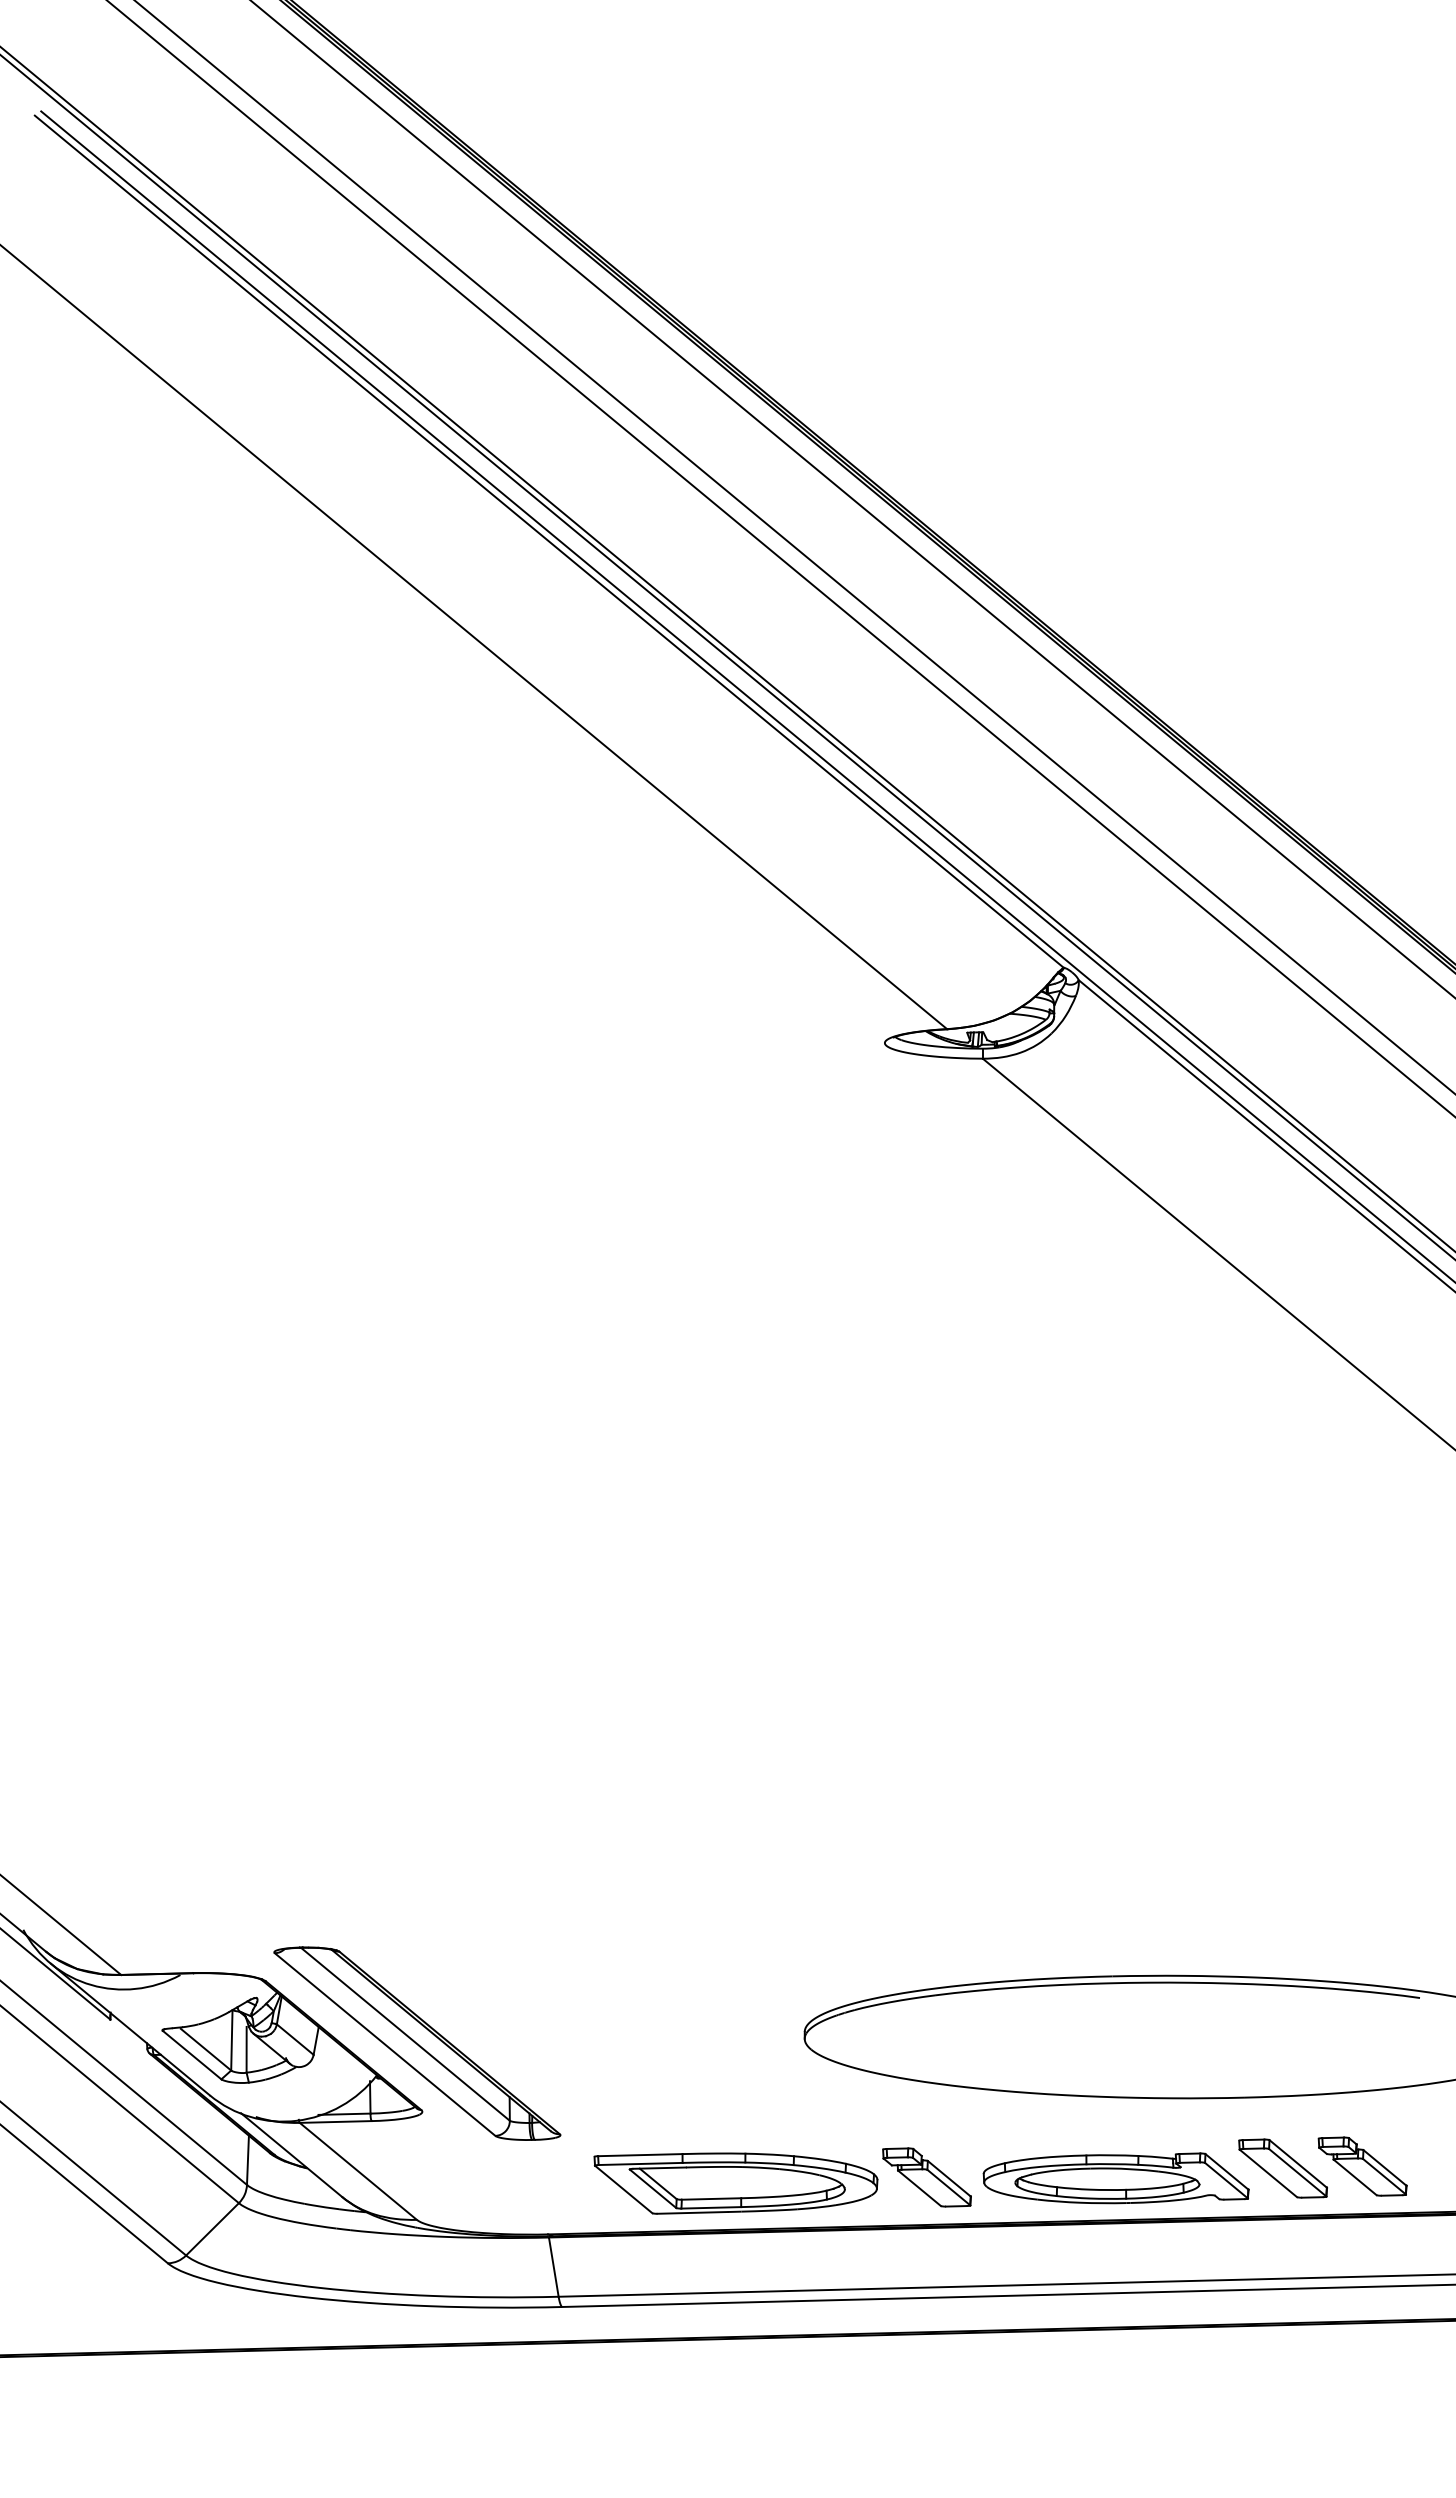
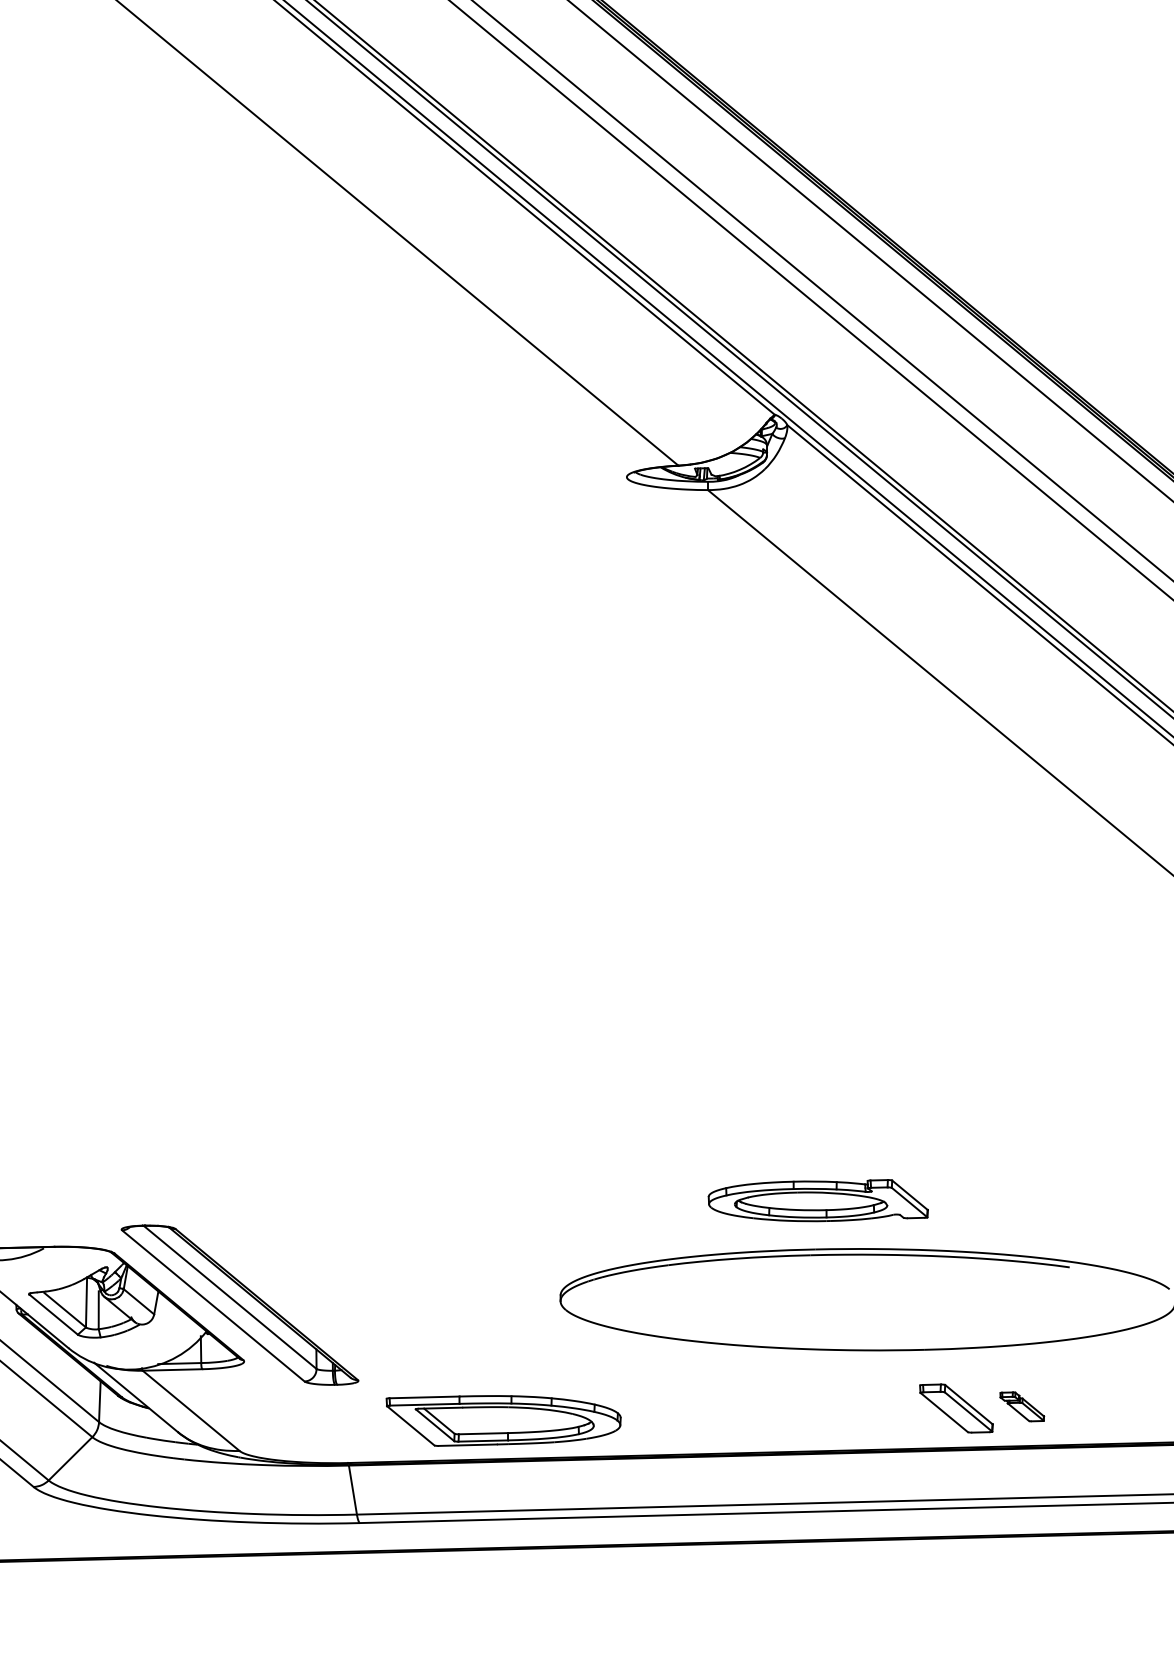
part: (1362, 2166) -> (1022, 1406), size x0.6
part: (926, 2177) -> (661, 1415), removed
part: (1115, 2178) -> (817, 1200), moved

